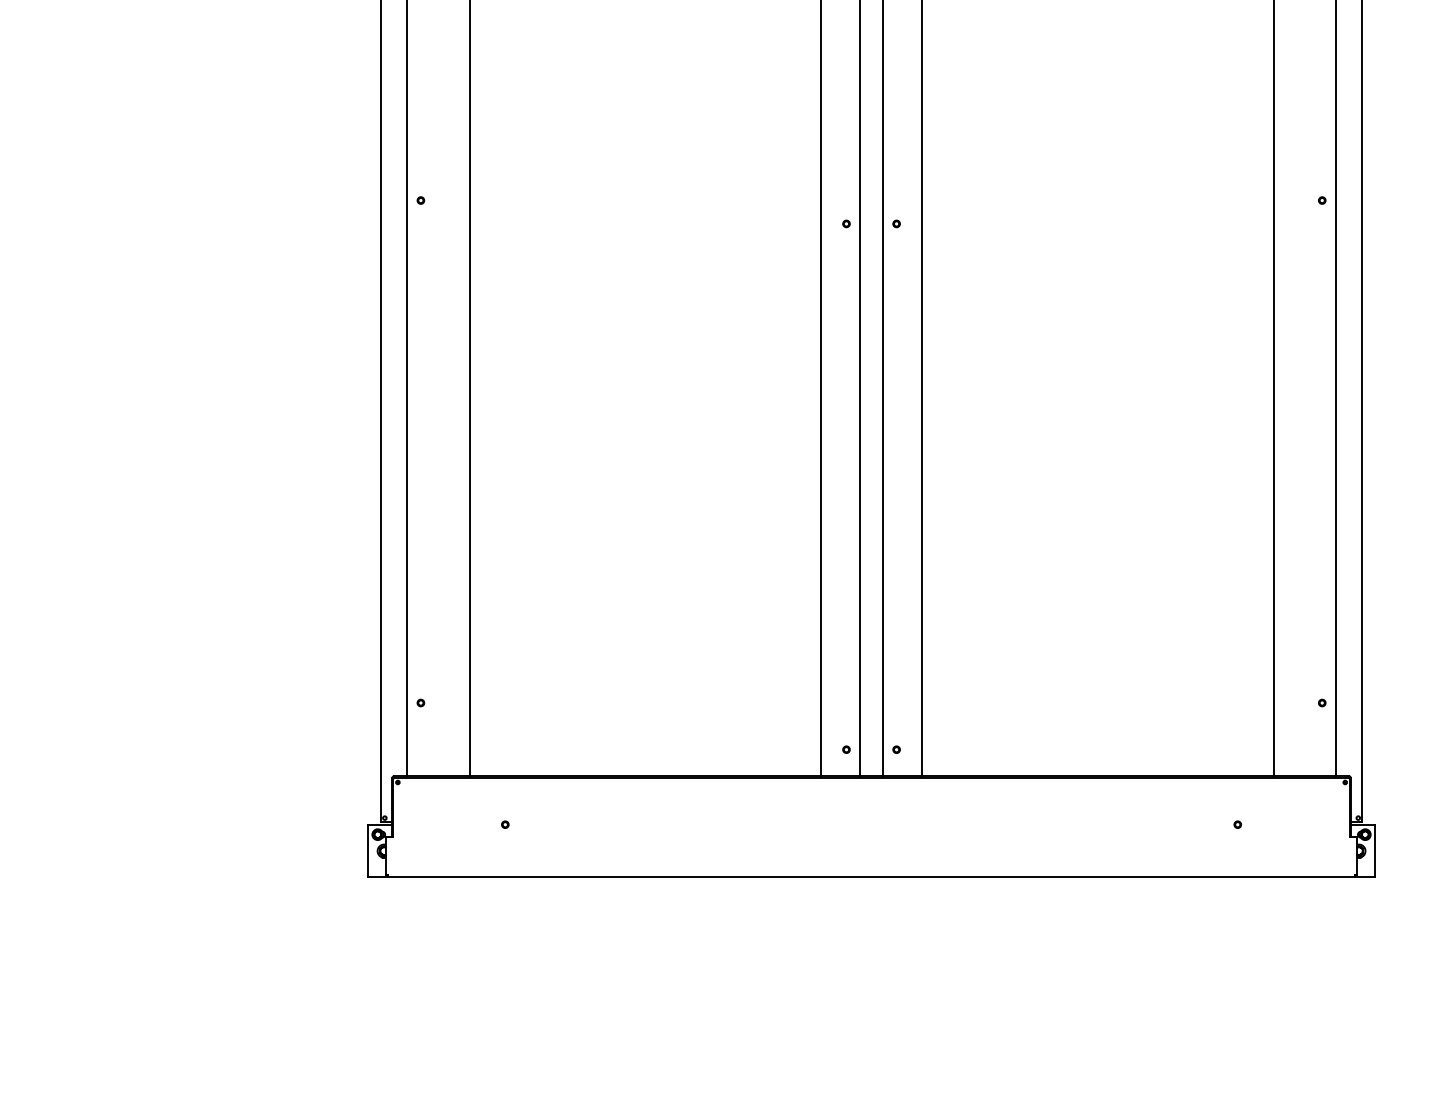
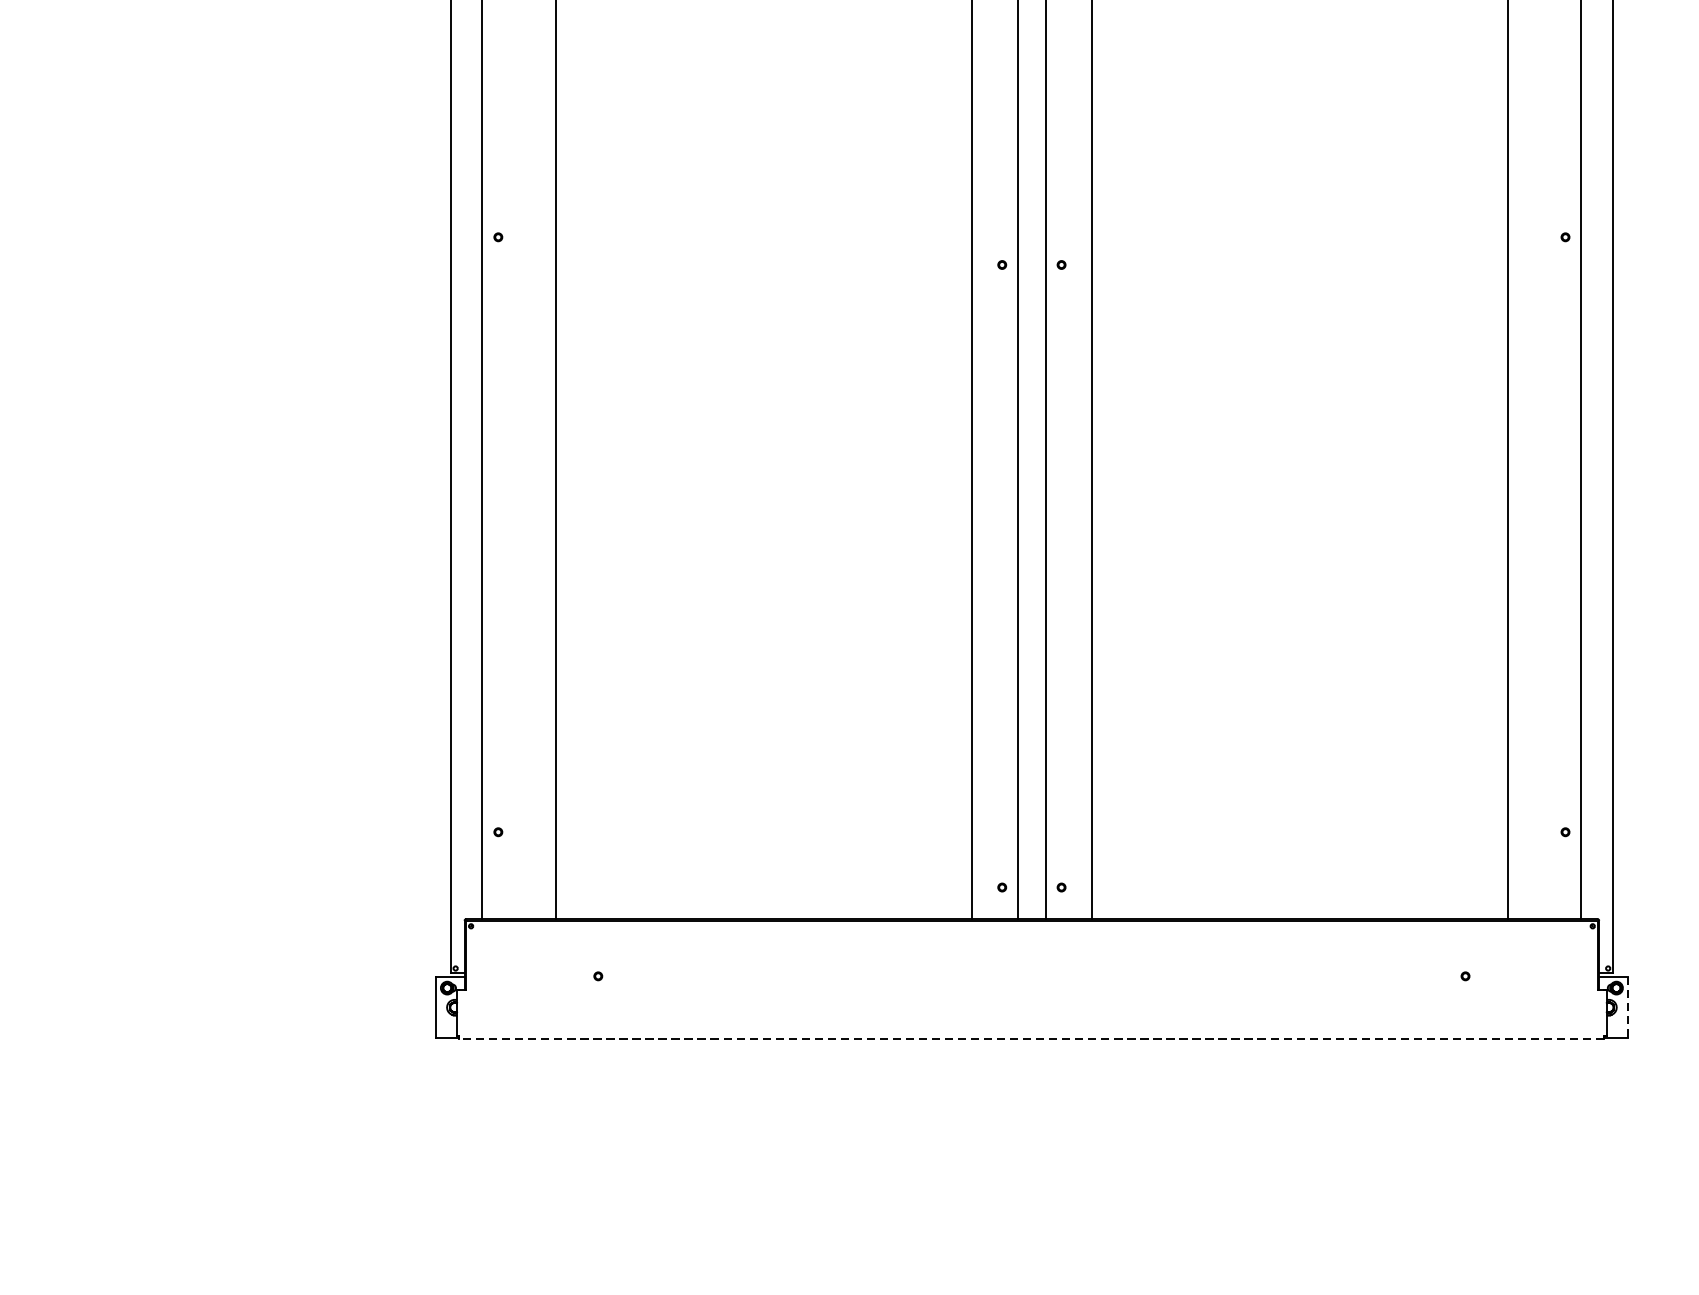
line: (1375, 851) -> (1628, 1008), solid -> dashed
line: (871, 877) -> (1031, 1038), solid -> dashed

